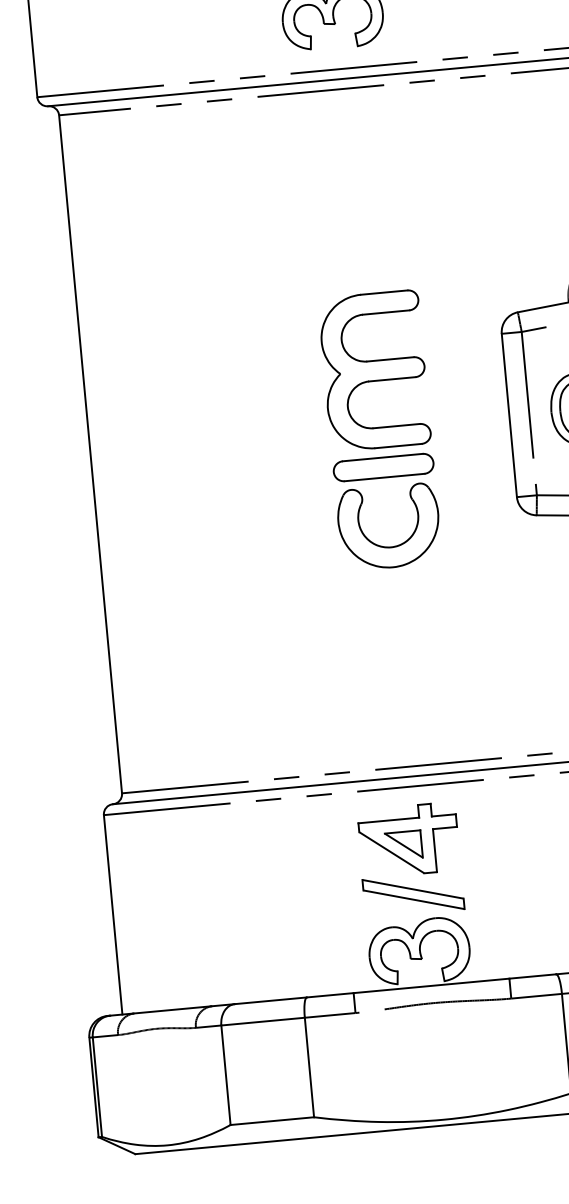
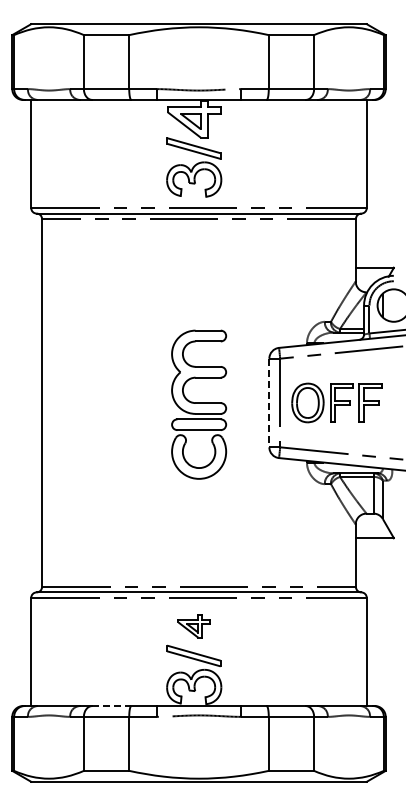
line: (509, 416) -> (269, 403), solid -> dashed
part: (409, 840) -> (194, 626), size x0.6
line: (270, 1001) -> (111, 706), solid -> dashed

